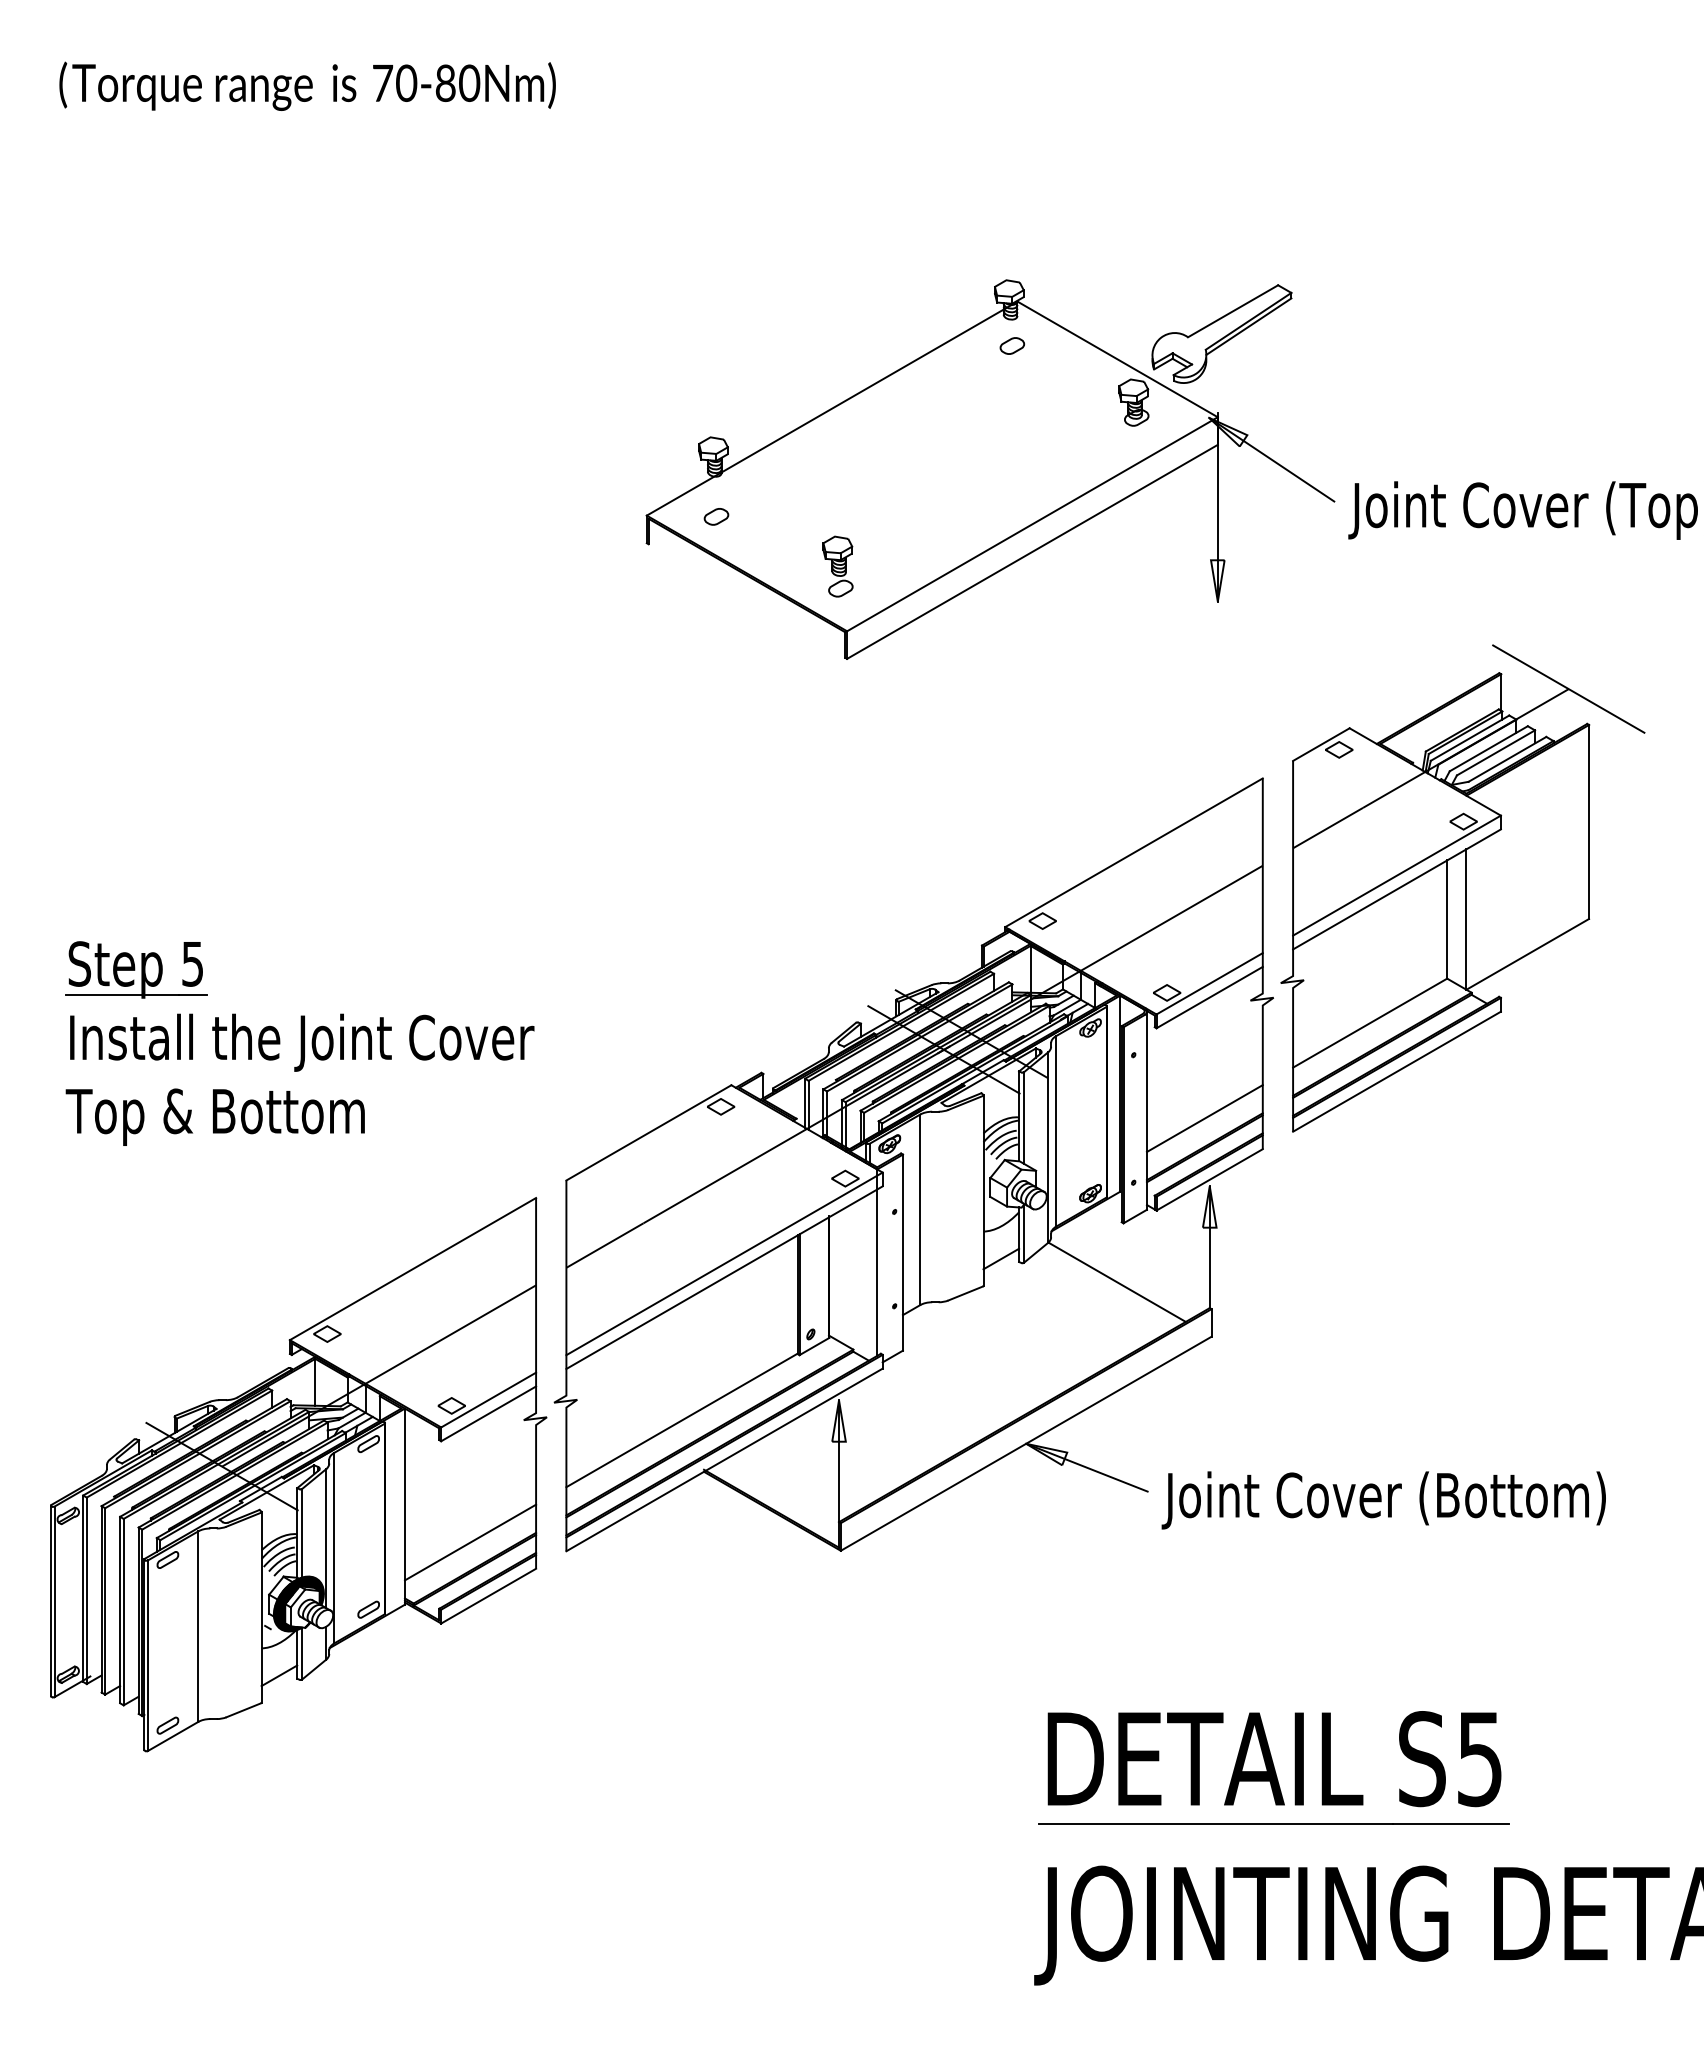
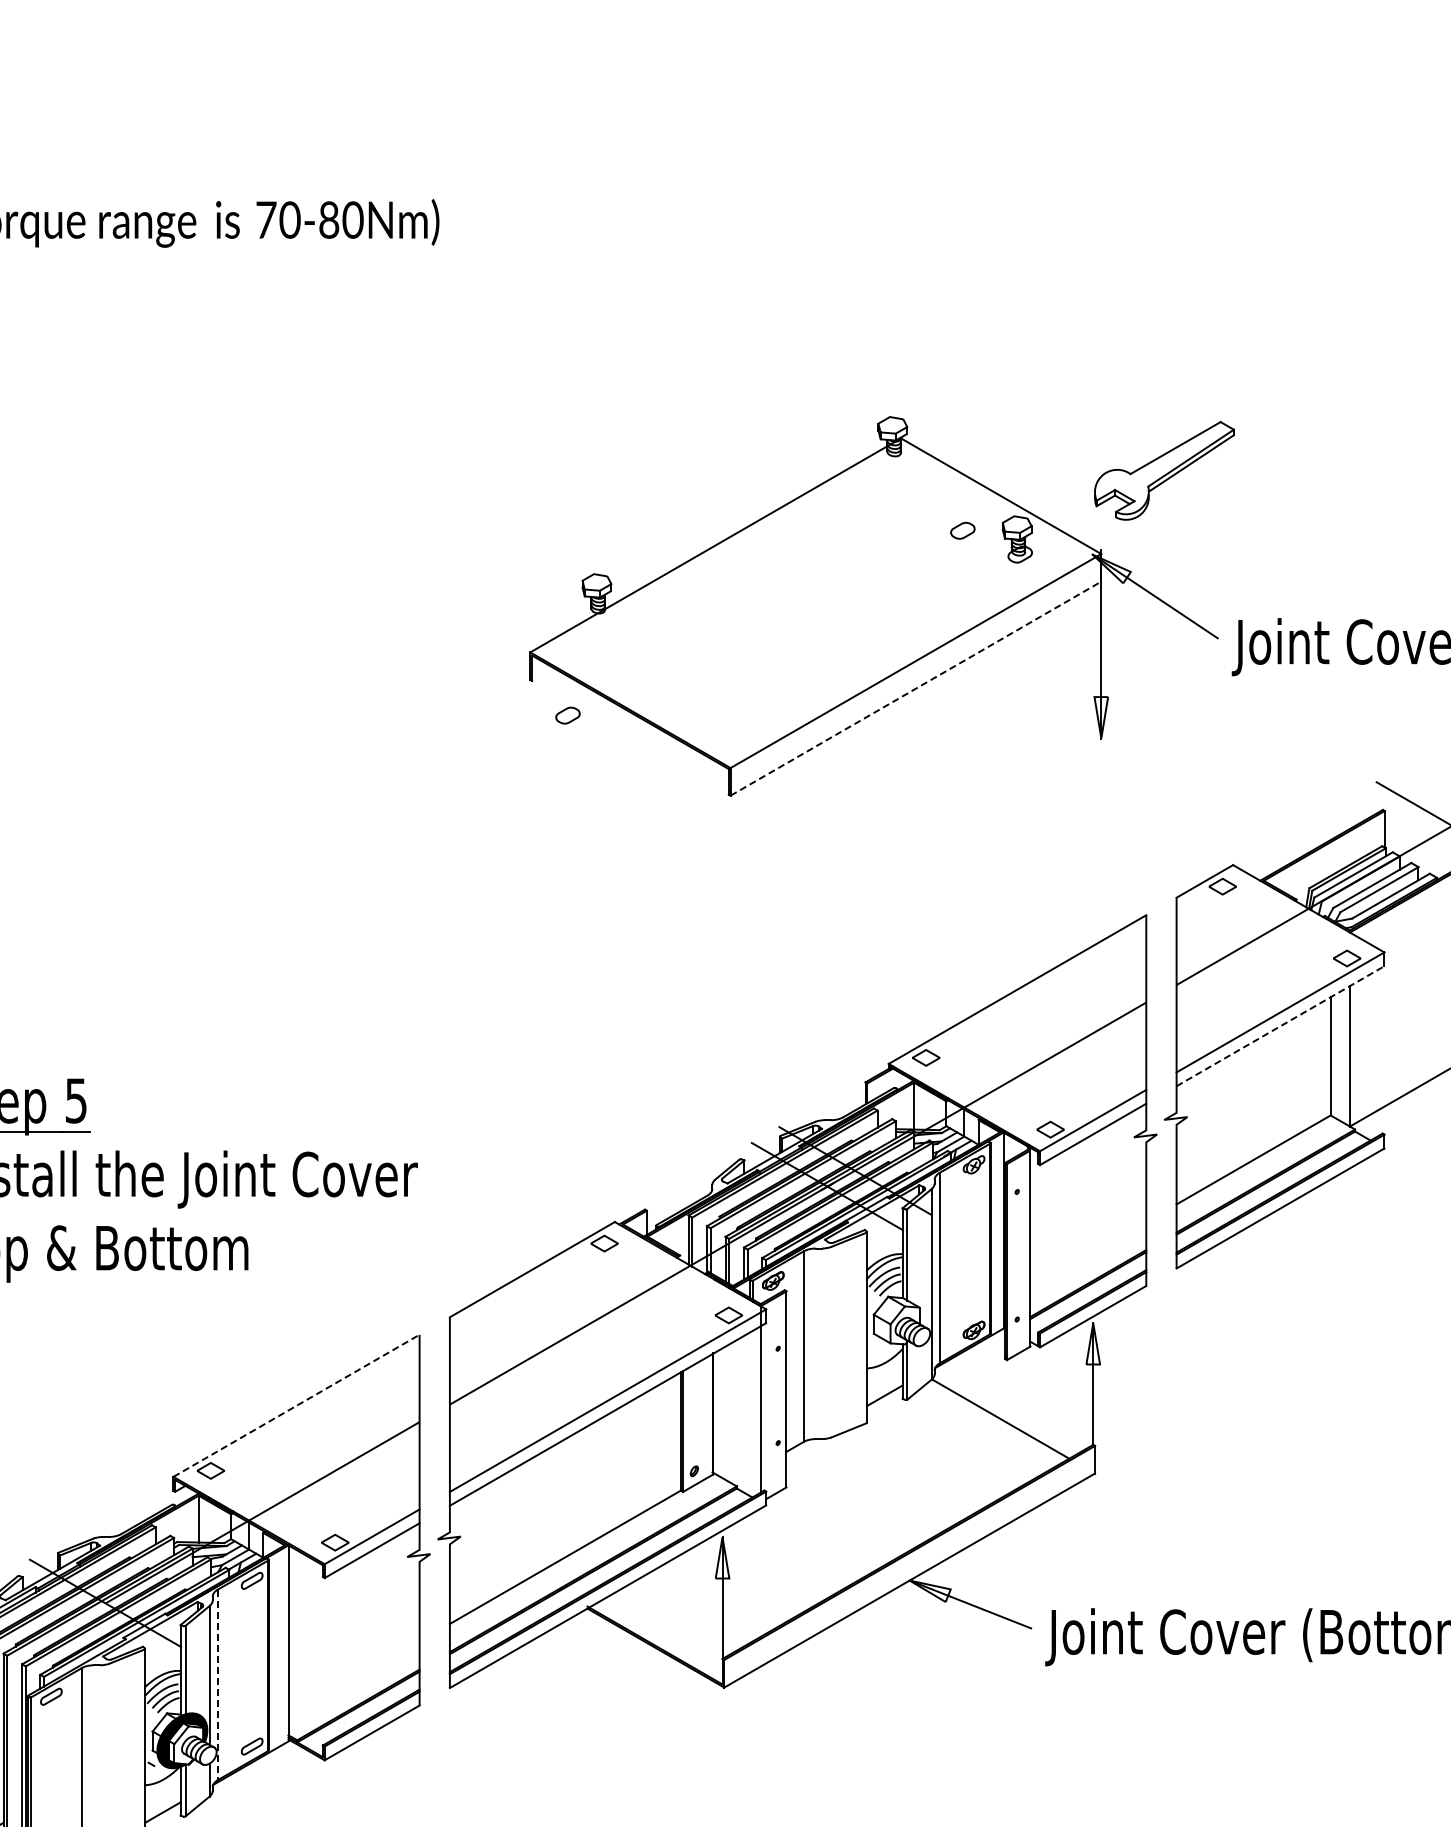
part: (1221, 333) -> (1164, 470), moved
part: (1012, 345) -> (963, 530), moved
part: (716, 516) -> (568, 715), moved
line: (1032, 551) -> (916, 688), solid -> dashed
part: (837, 566) -> (721, 703), removed
line: (1397, 889) -> (1281, 1026), solid -> dashed
line: (1204, 1118) -> (1088, 1255), removed
line: (413, 1268) -> (297, 1405), solid -> dashed
line: (470, 1542) -> (354, 1679), removed
line: (334, 1548) -> (218, 1685), solid -> dashed

